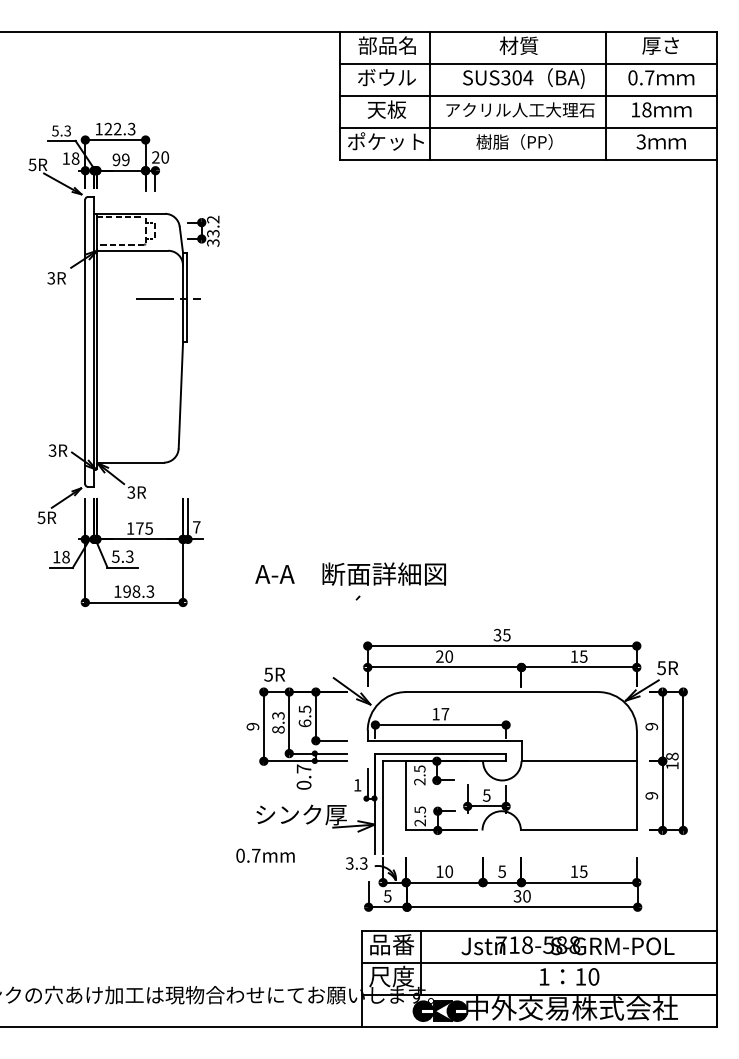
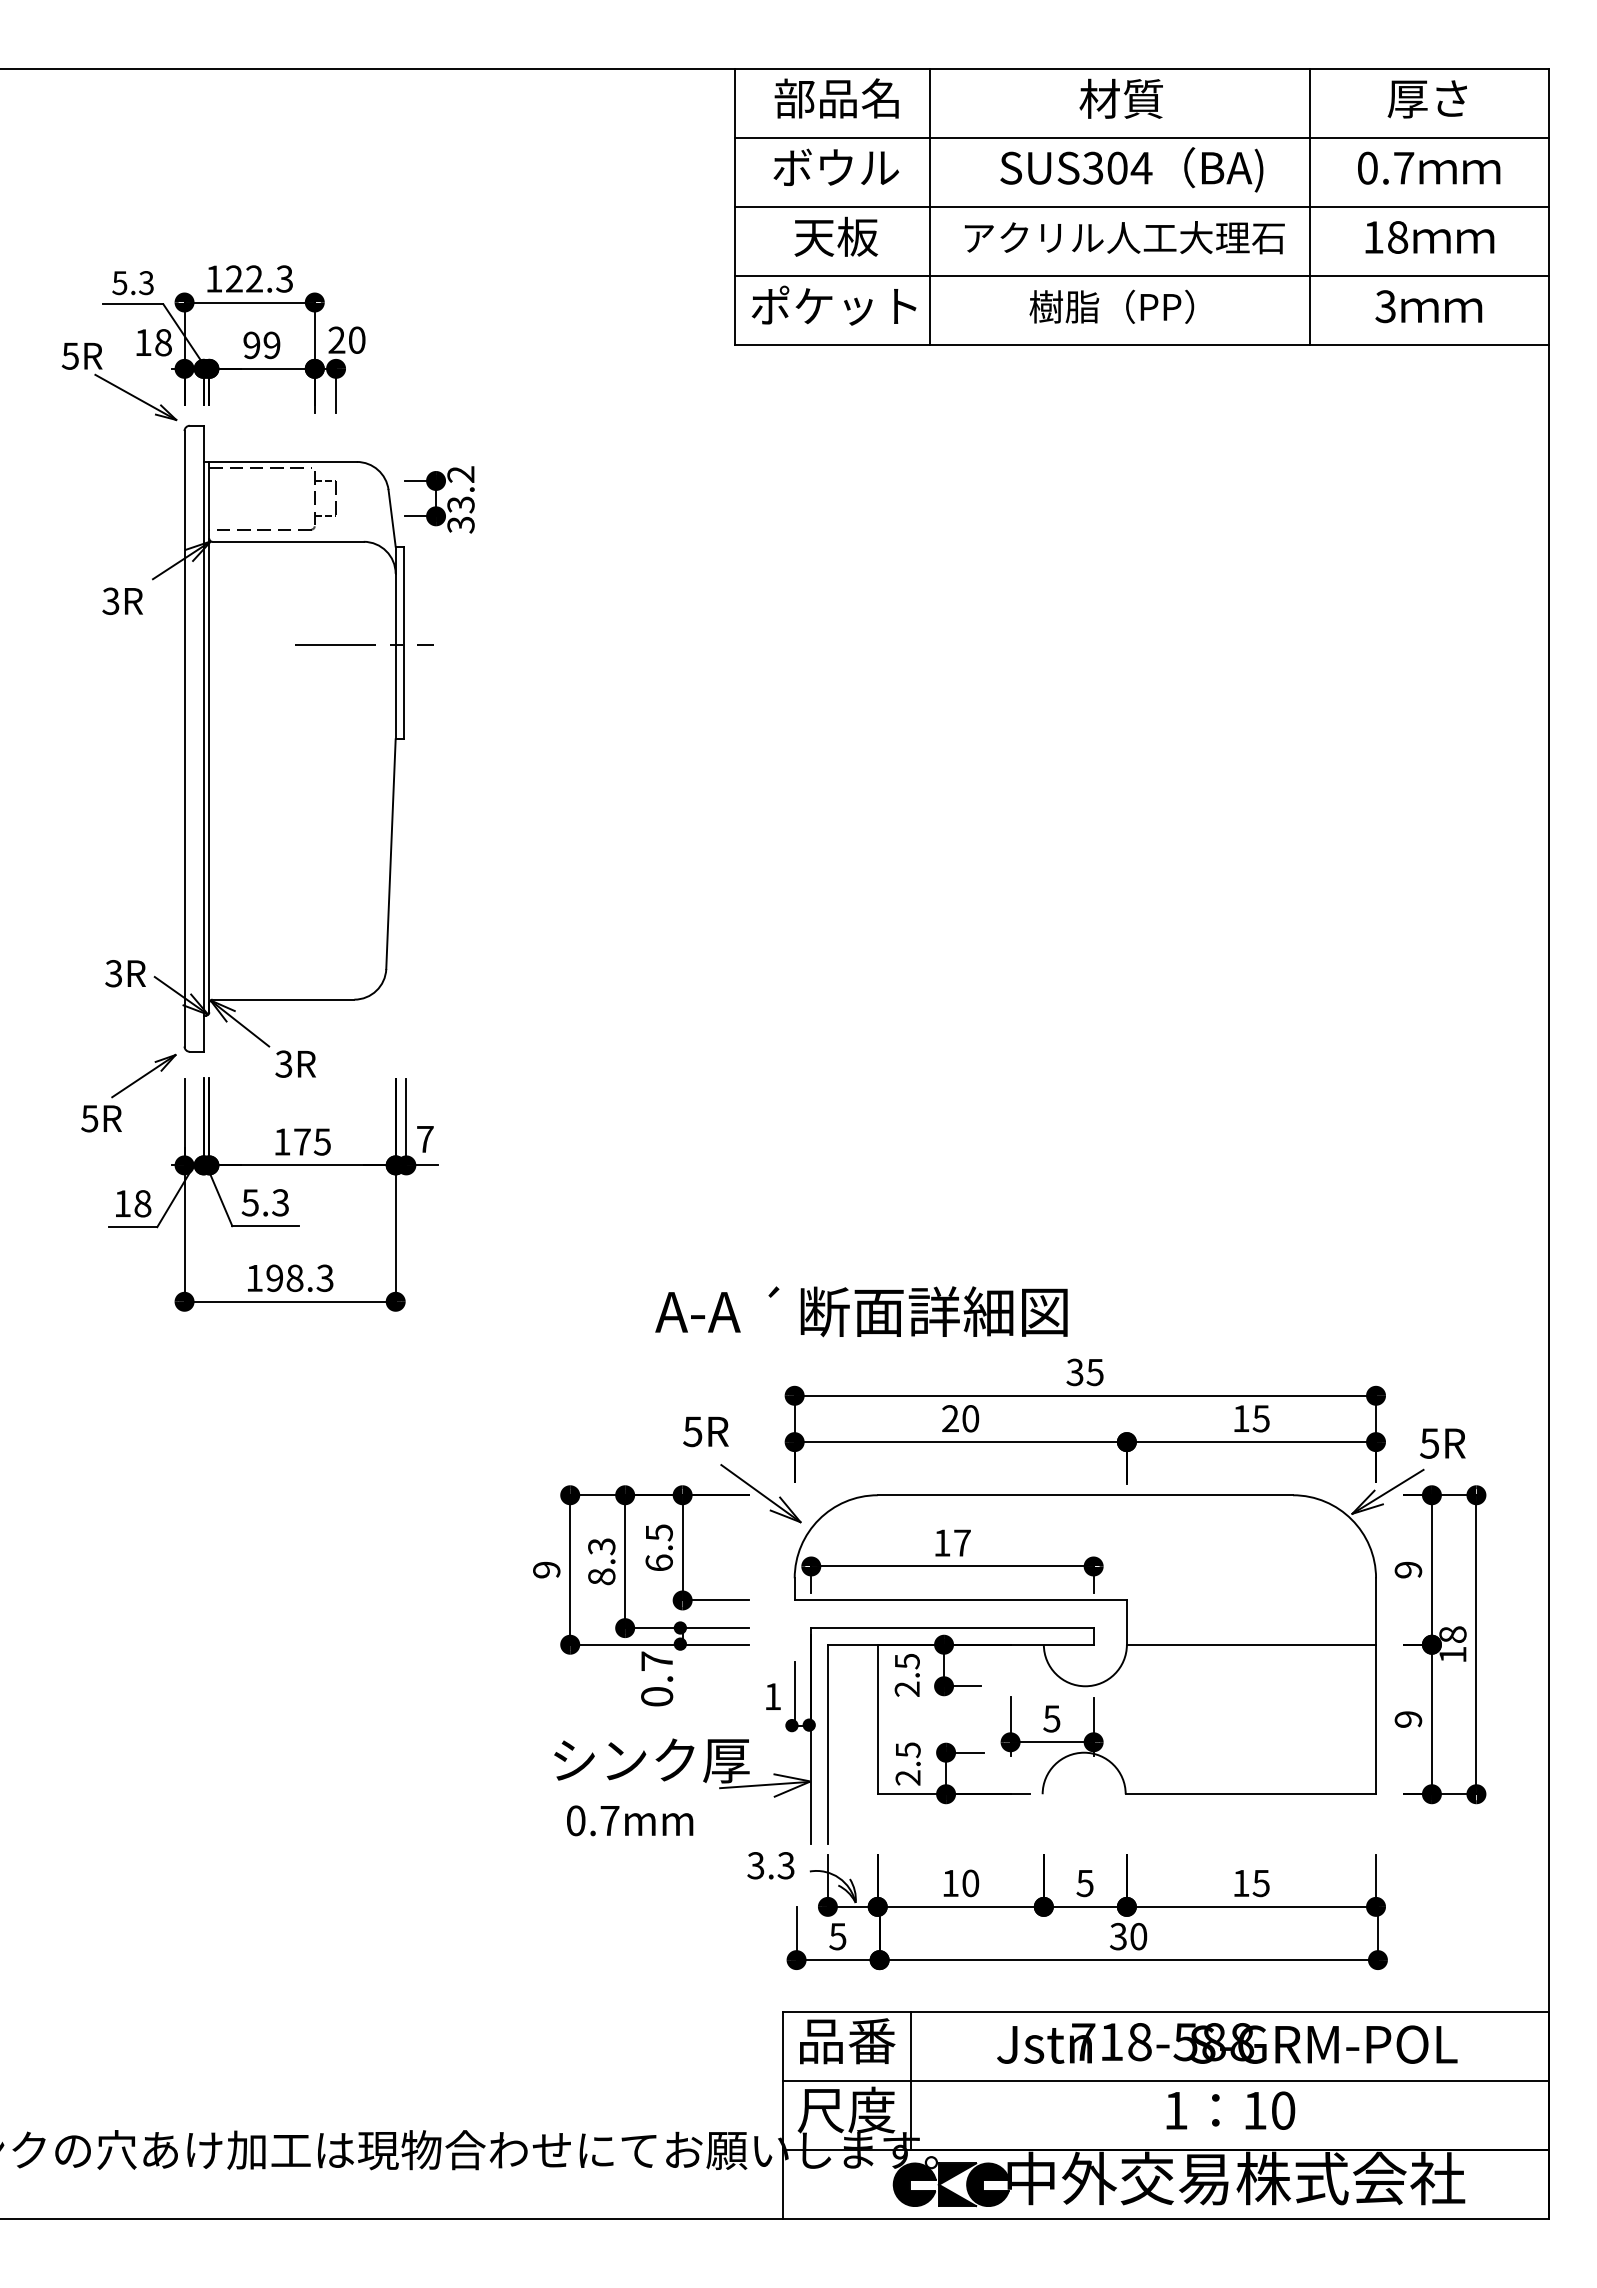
text: (350, 573) -> (861, 1310), moved
text: (274, 674) -> (705, 1431), moved
text: (265, 855) -> (629, 1820), moved

